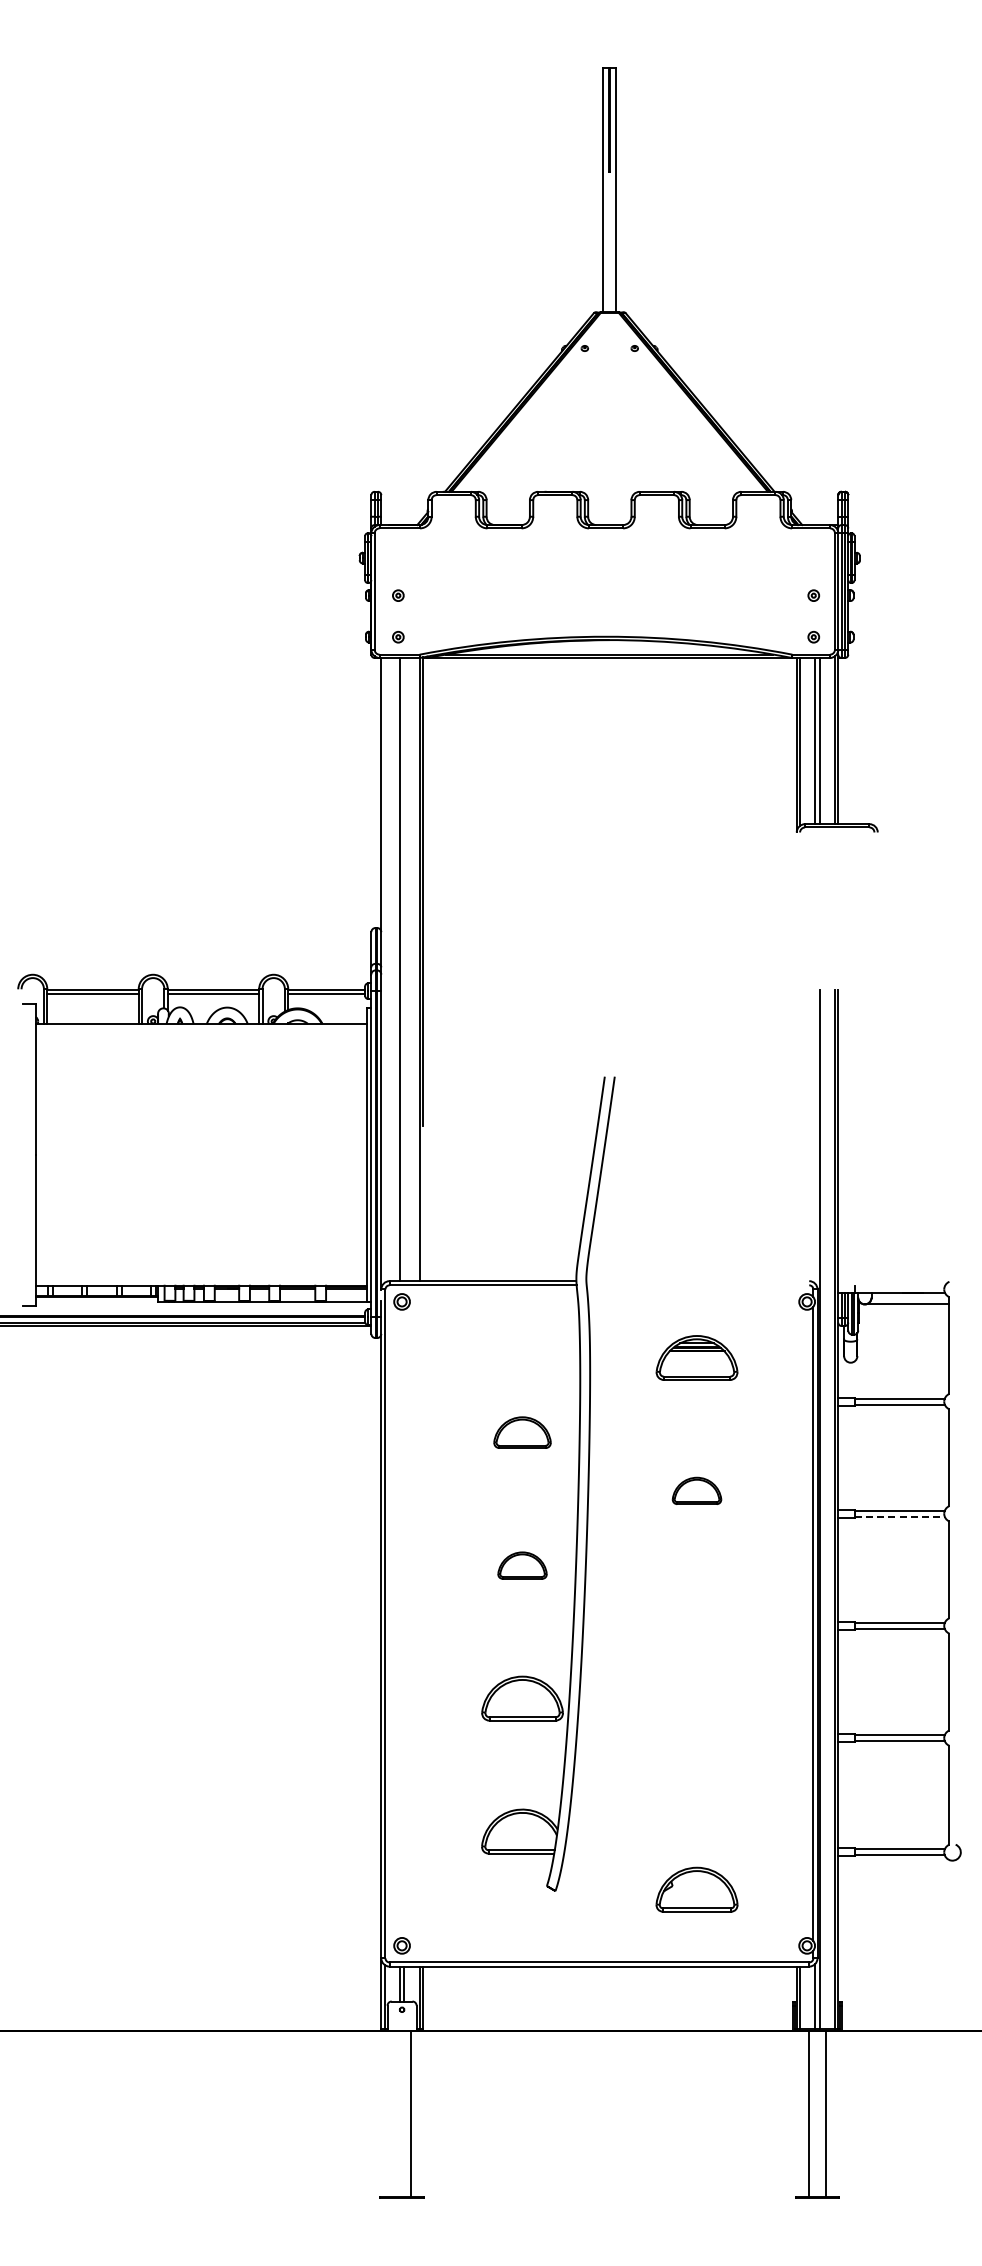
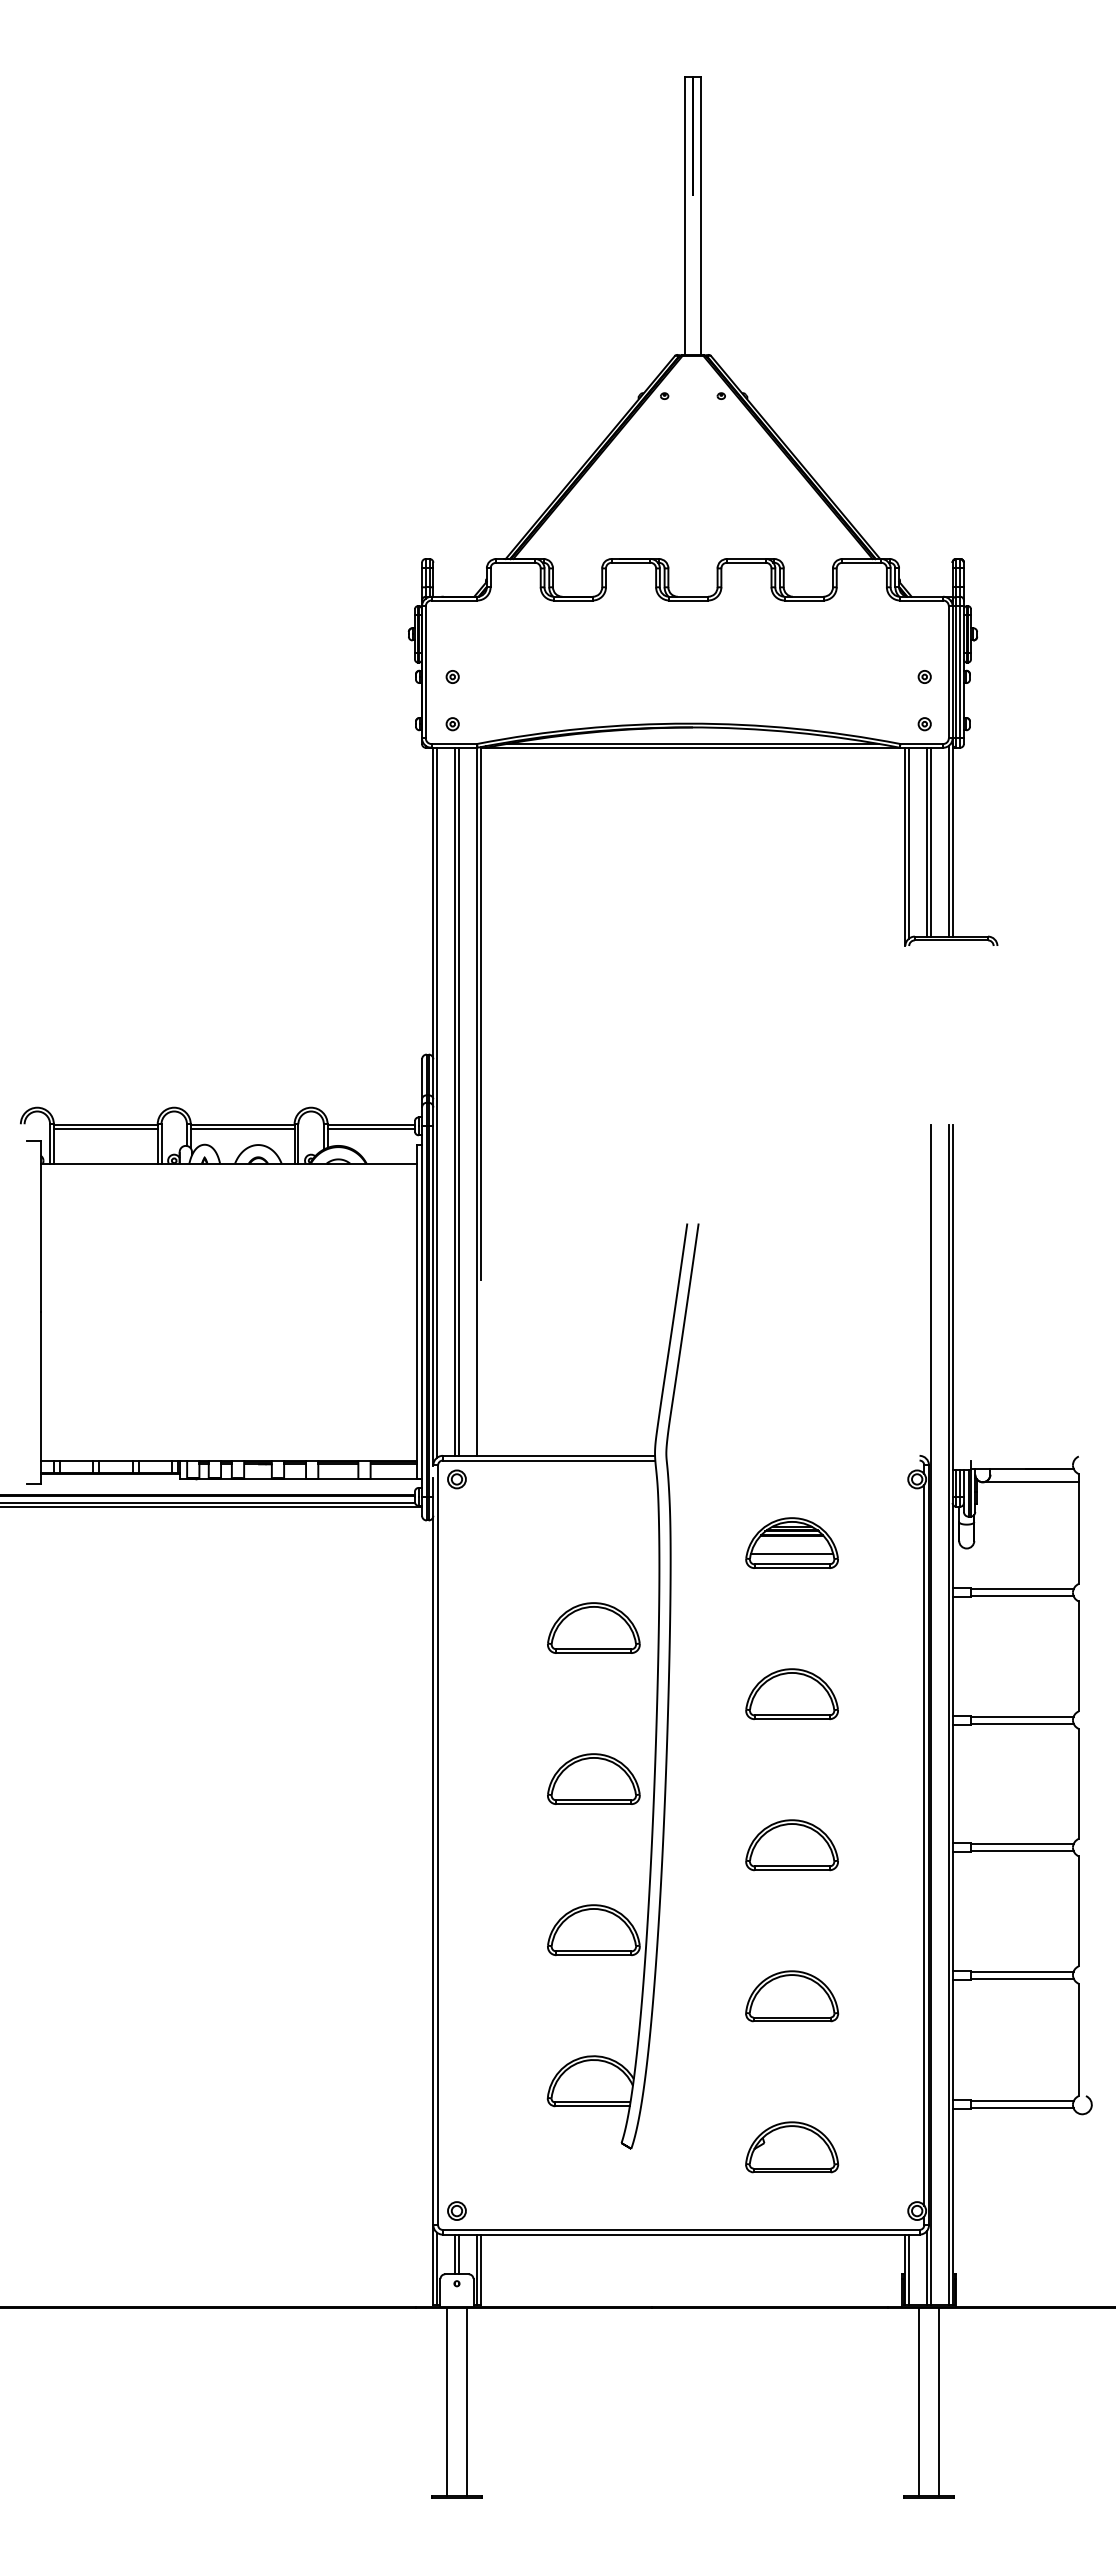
line: (404, 969) -> (459, 1101), added
line: (384, 970) -> (436, 1102), added
line: (696, 1367) -> (791, 1553), added
part: (522, 1432) -> (593, 1627), size x1.43
part: (696, 1490) -> (791, 1693), size x1.67
line: (899, 1516) -> (1022, 1723), dashed -> solid
part: (522, 1565) -> (593, 1778), size x1.67
part: (696, 1623) -> (791, 1844), added
part: (696, 1756) -> (791, 1995), added
line: (393, 2113) -> (447, 2401), added

